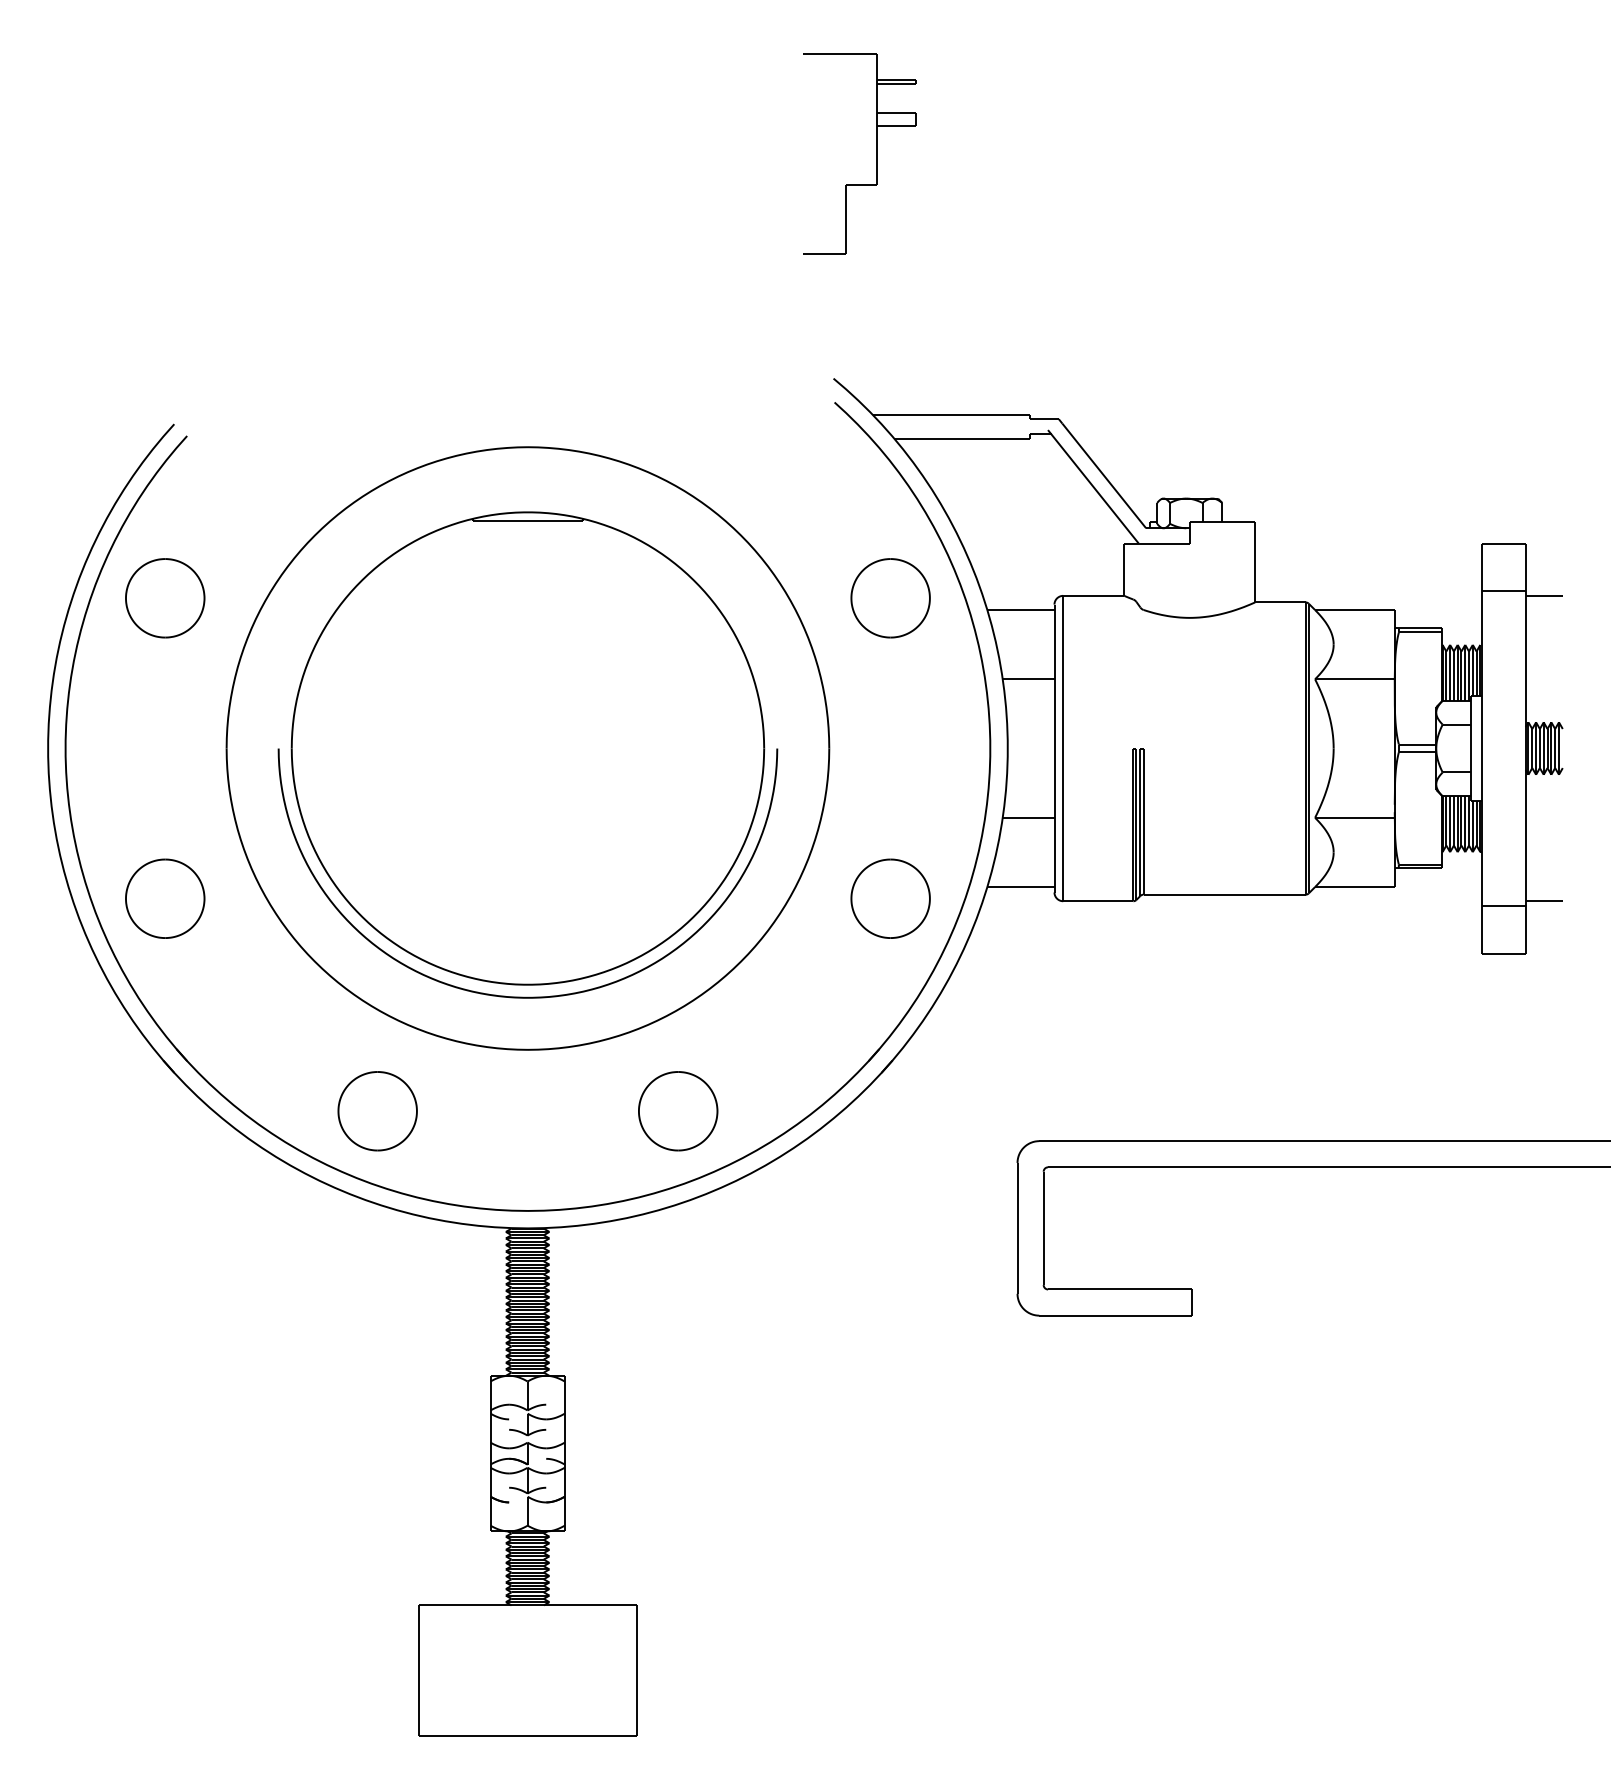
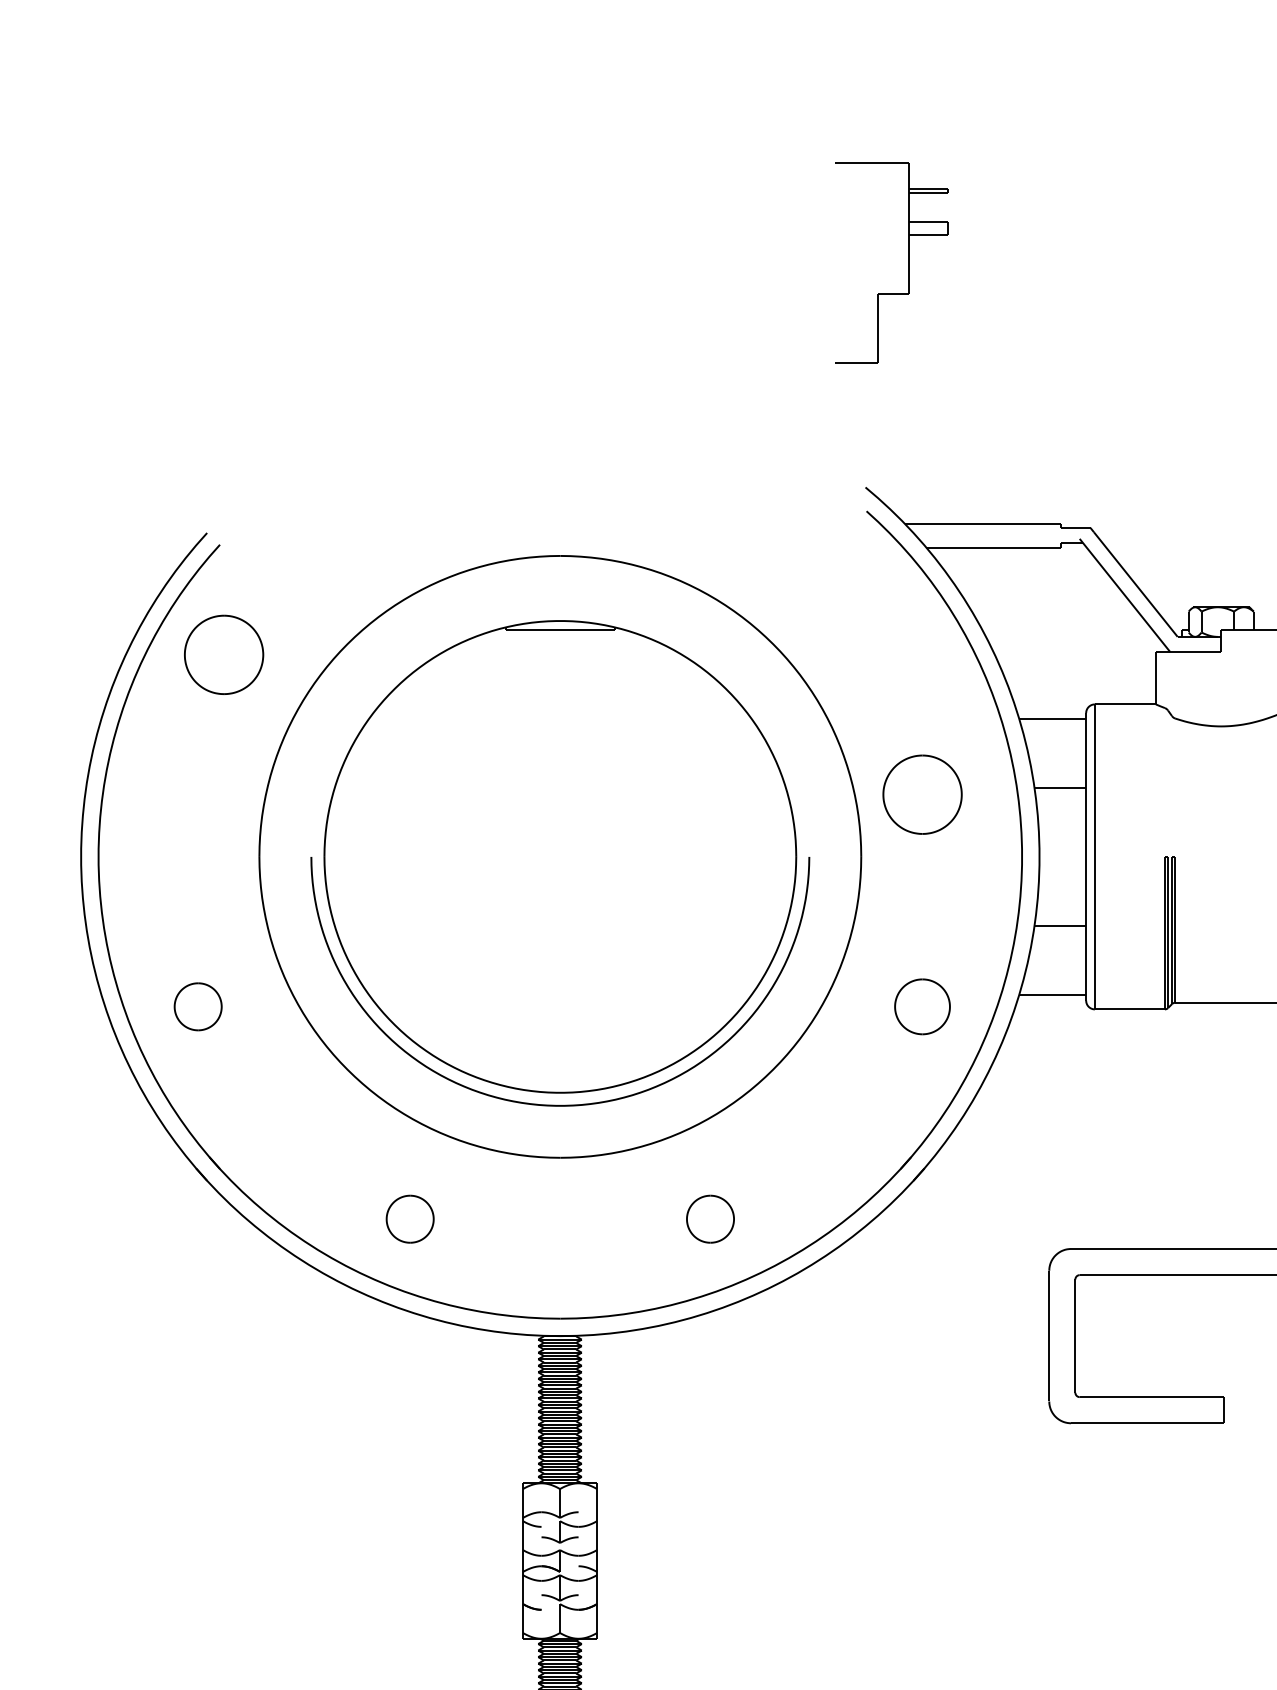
part: (165, 598) -> (224, 655), moved
part: (890, 598) -> (922, 794), moved
part: (165, 898) -> (198, 1006), size x0.6
part: (890, 898) -> (922, 1006), size x0.7
part: (377, 1111) -> (410, 1219), size x0.6
part: (678, 1111) -> (710, 1219), size x0.6

